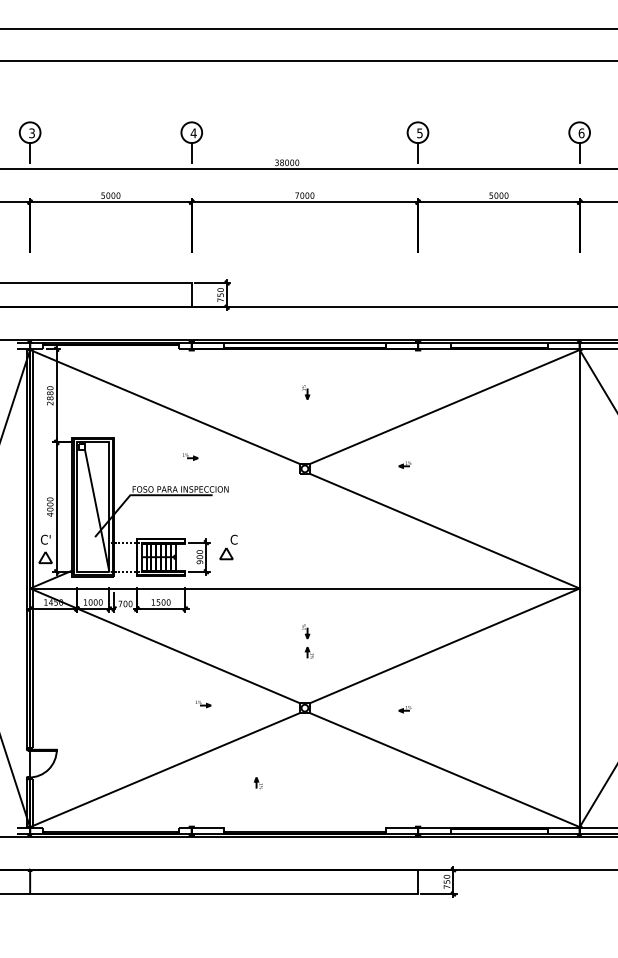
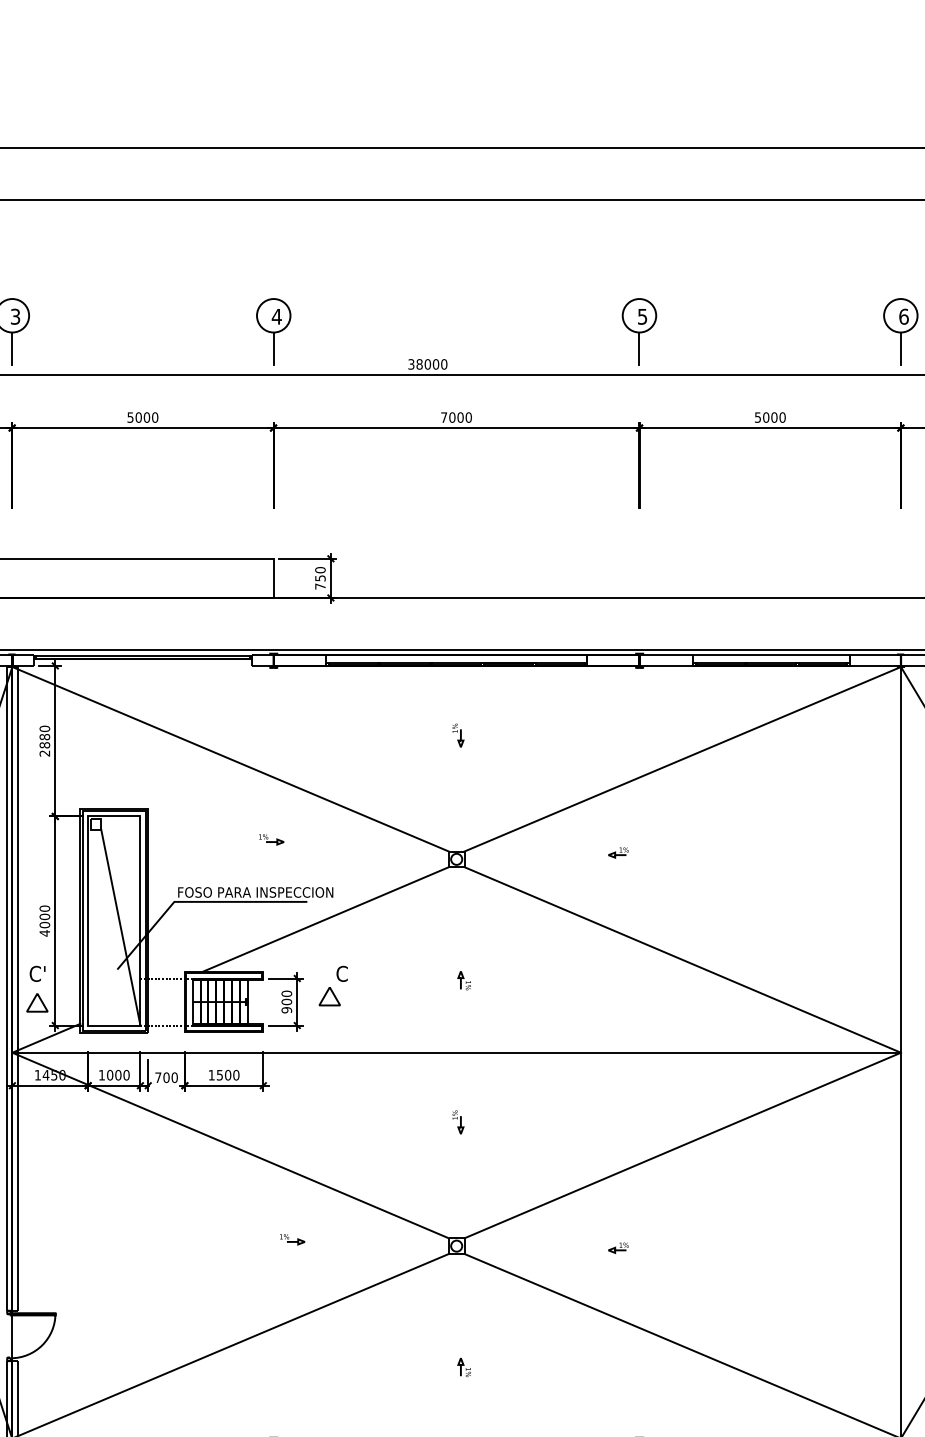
line: (223, 505) -> (324, 918), added
part: (309, 652) -> (464, 979), moved
part: (257, 783) -> (462, 1367), moved

